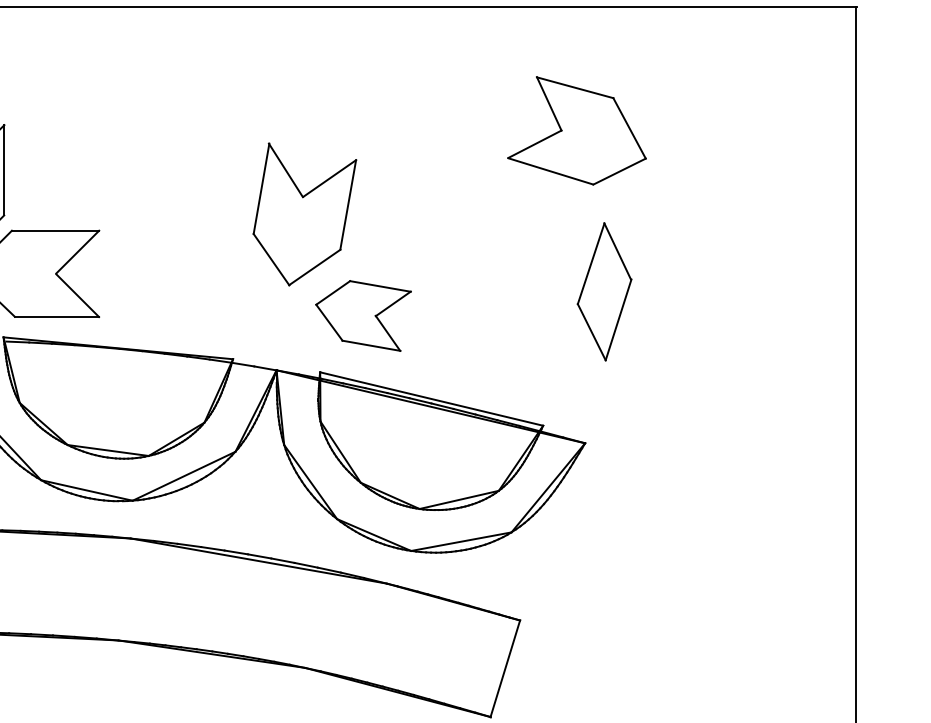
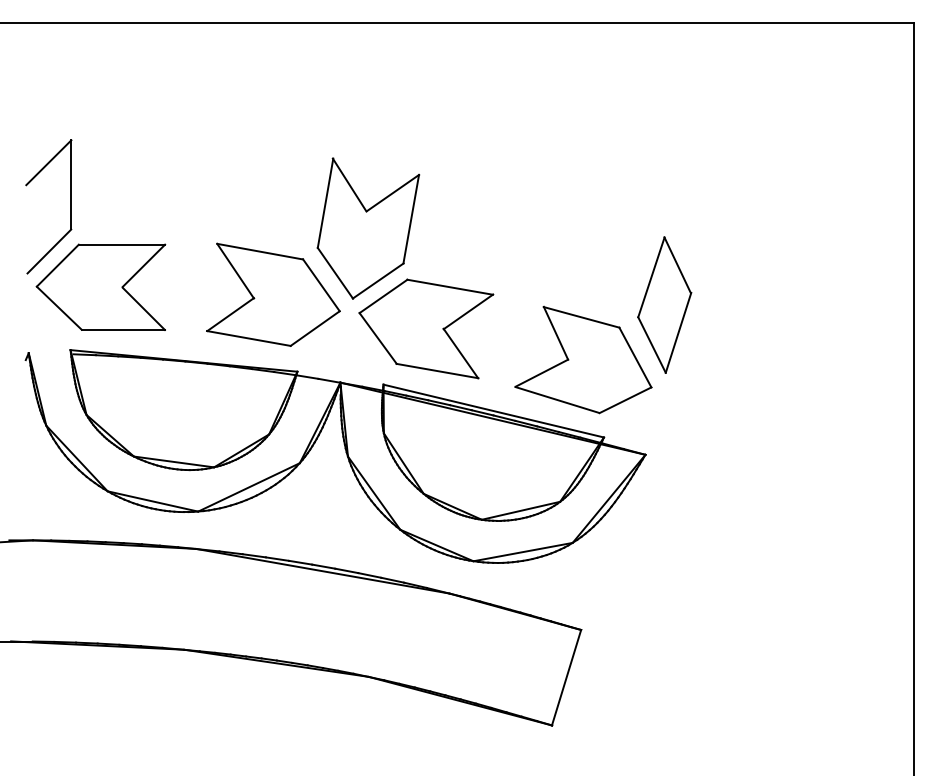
part: (577, 130) -> (583, 359), moved
part: (208, 281) -> (273, 294), added
part: (363, 315) -> (426, 328), size x1.43

